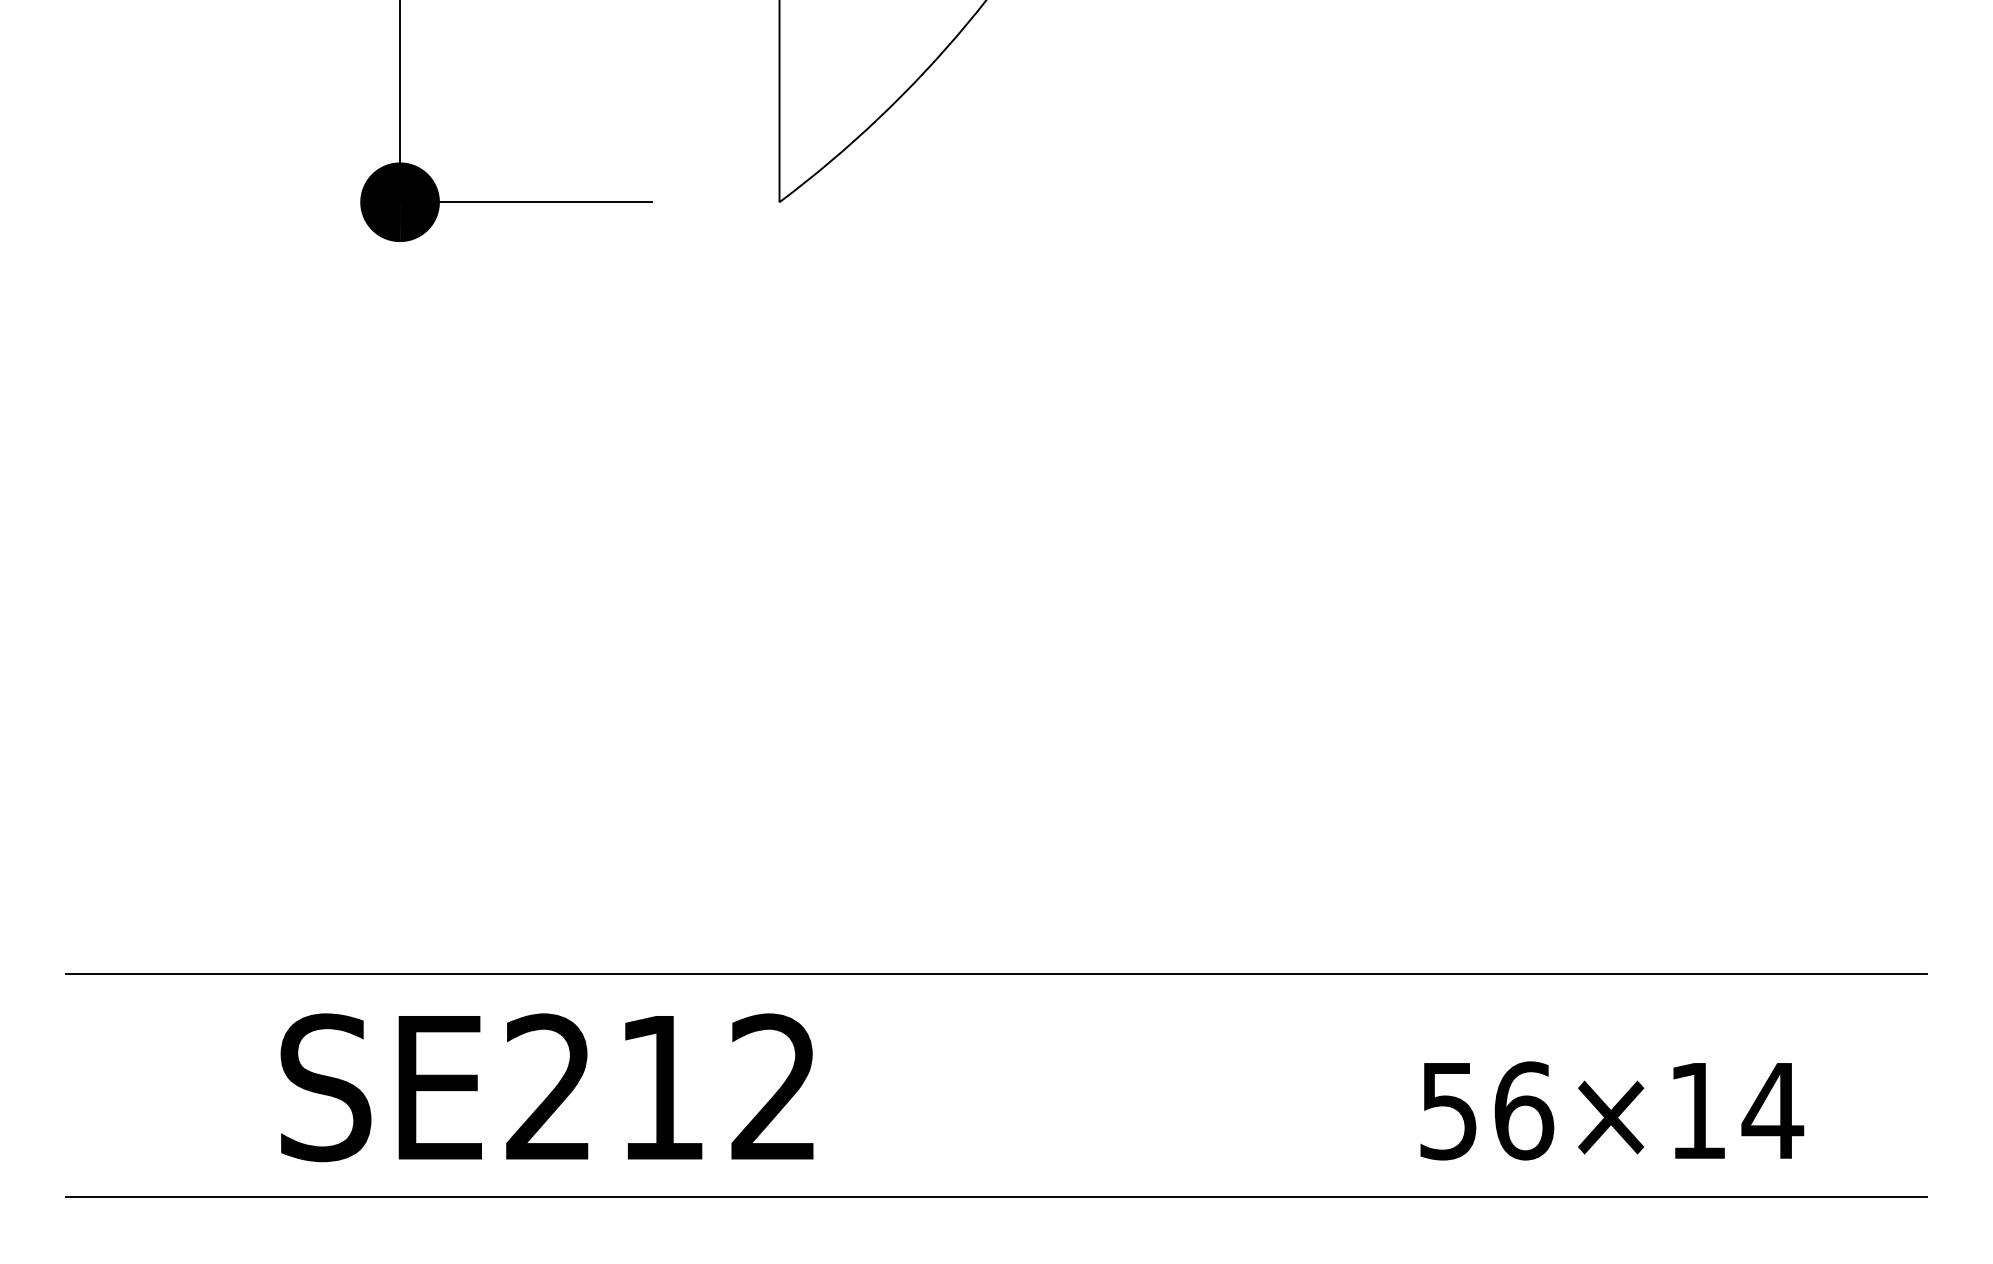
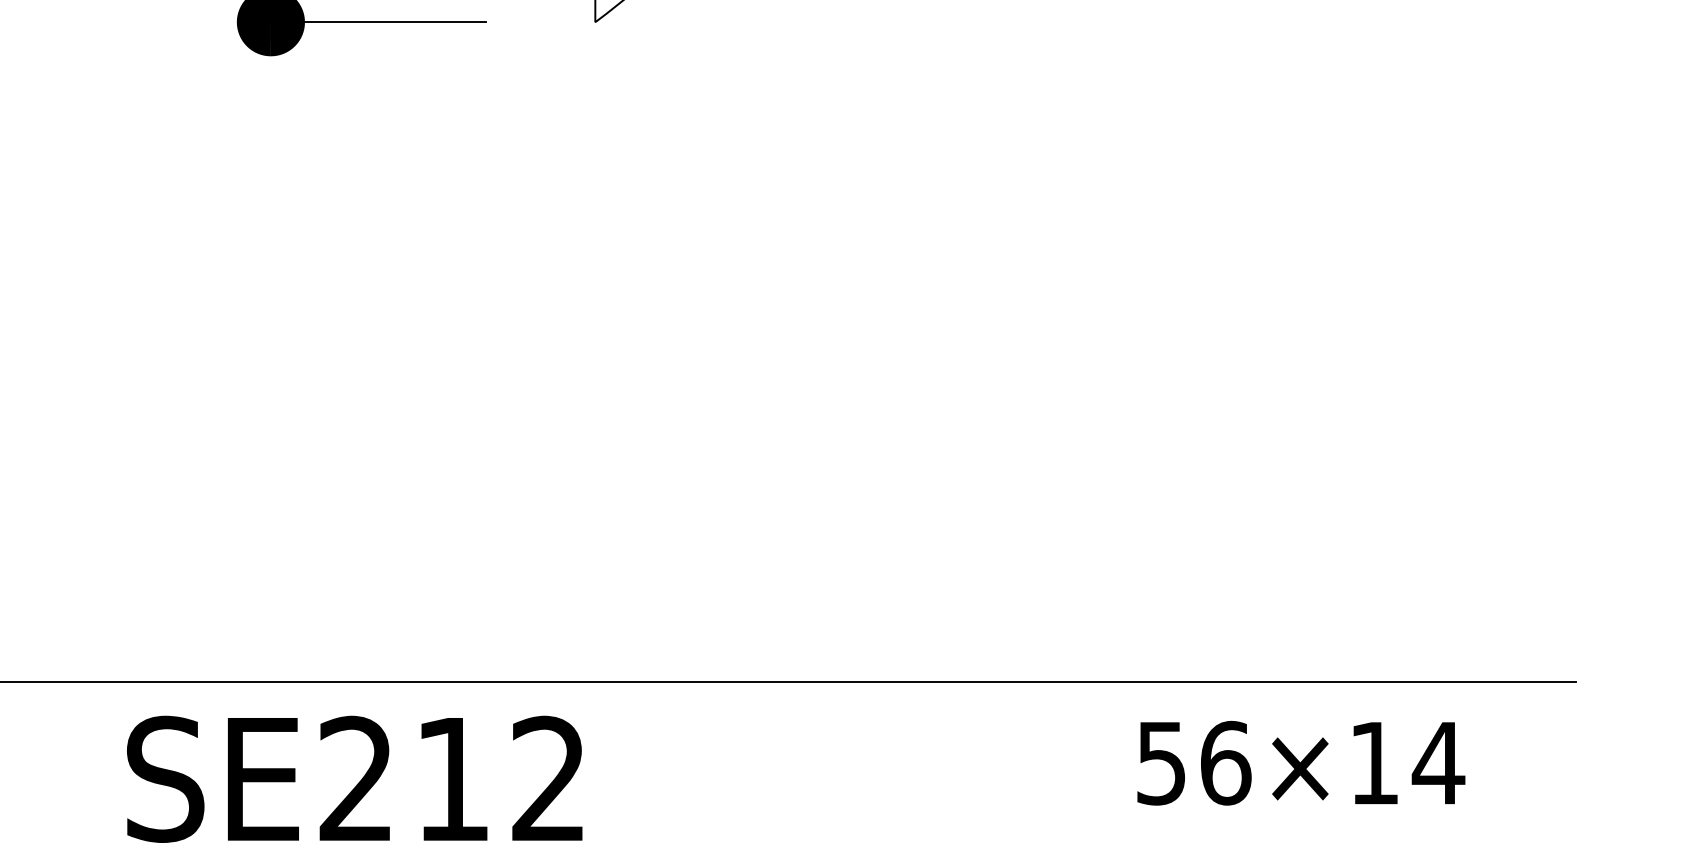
text: (546, 1087) -> (354, 779), moved
text: (1612, 1110) -> (1301, 762), moved

